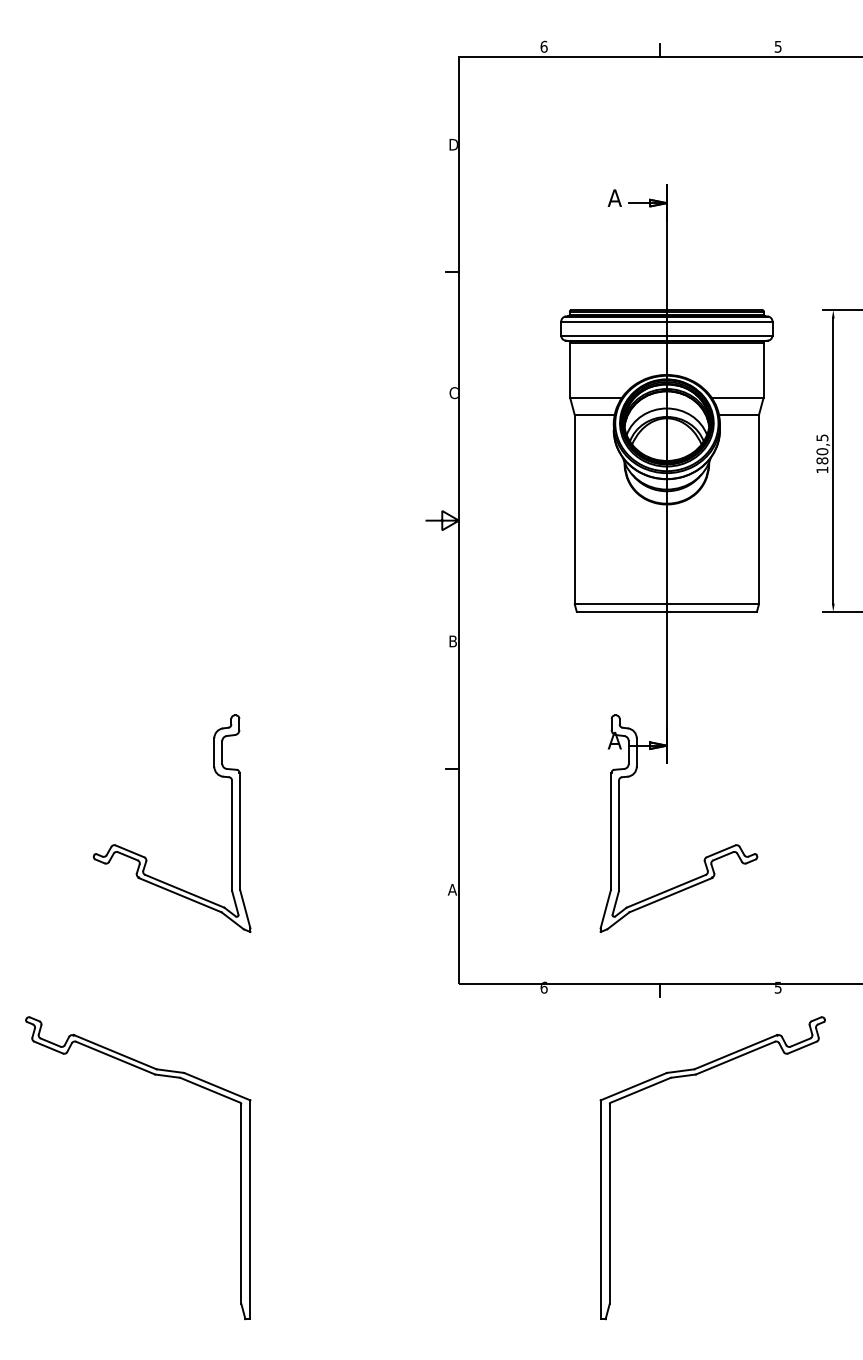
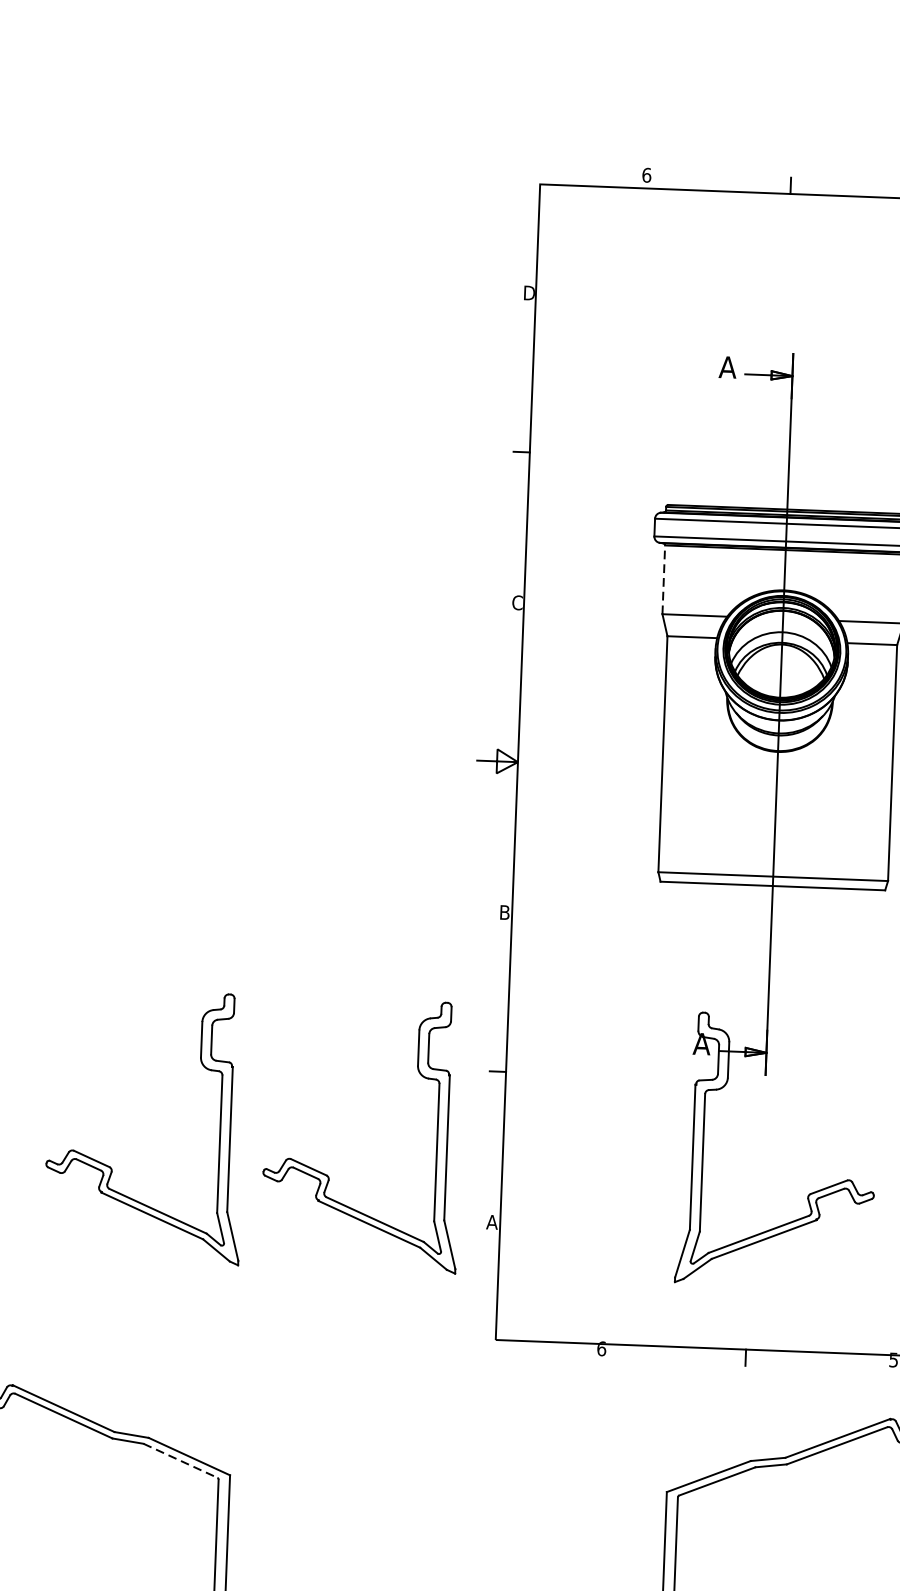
line: (570, 370) -> (664, 580), solid -> dashed
part: (319, 856) -> (327, 1174), added
line: (210, 1090) -> (180, 1461), solid -> dashed

